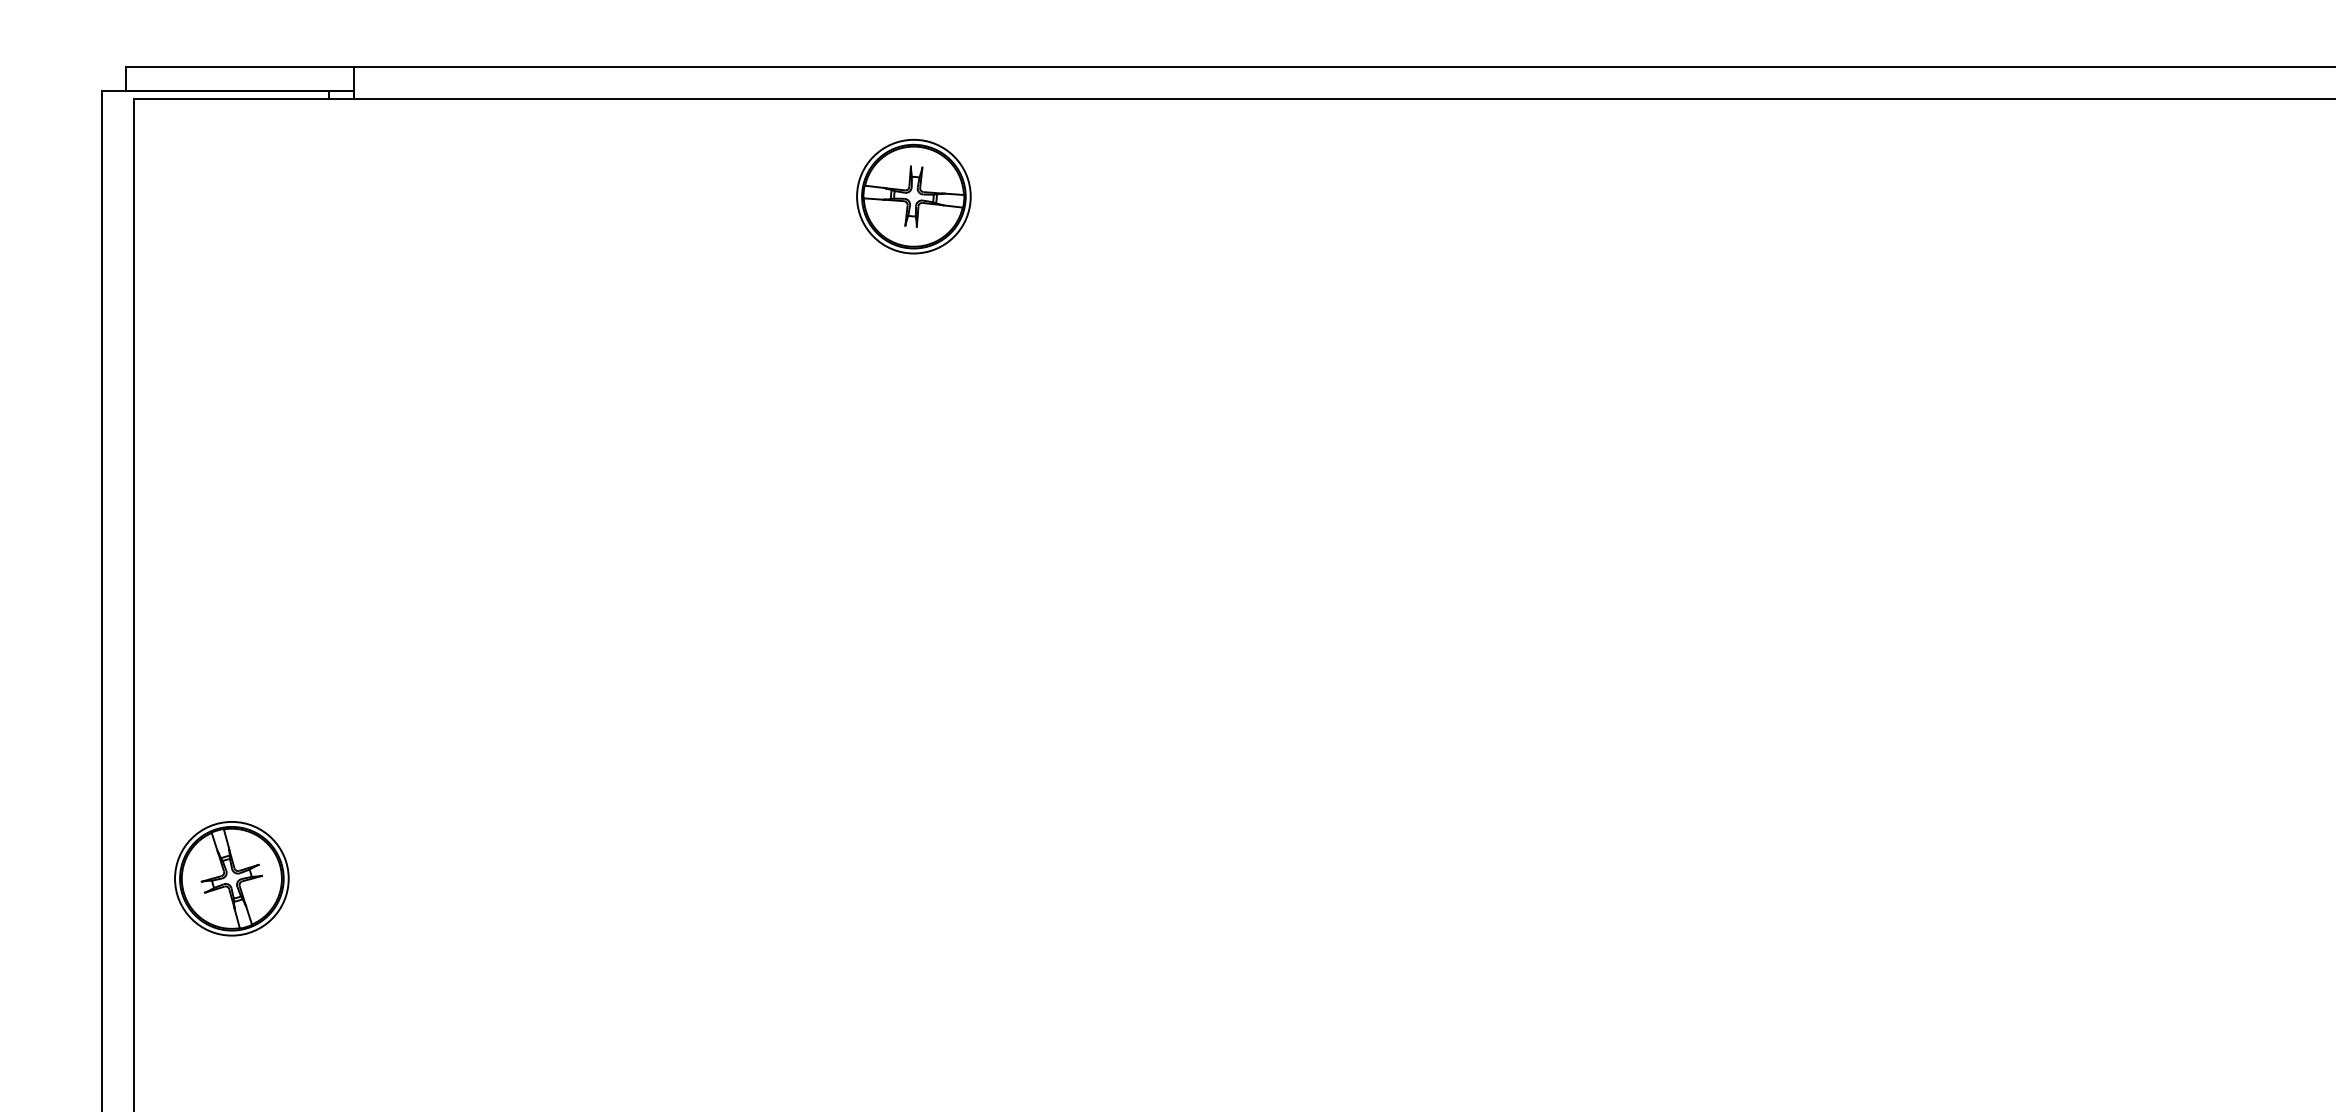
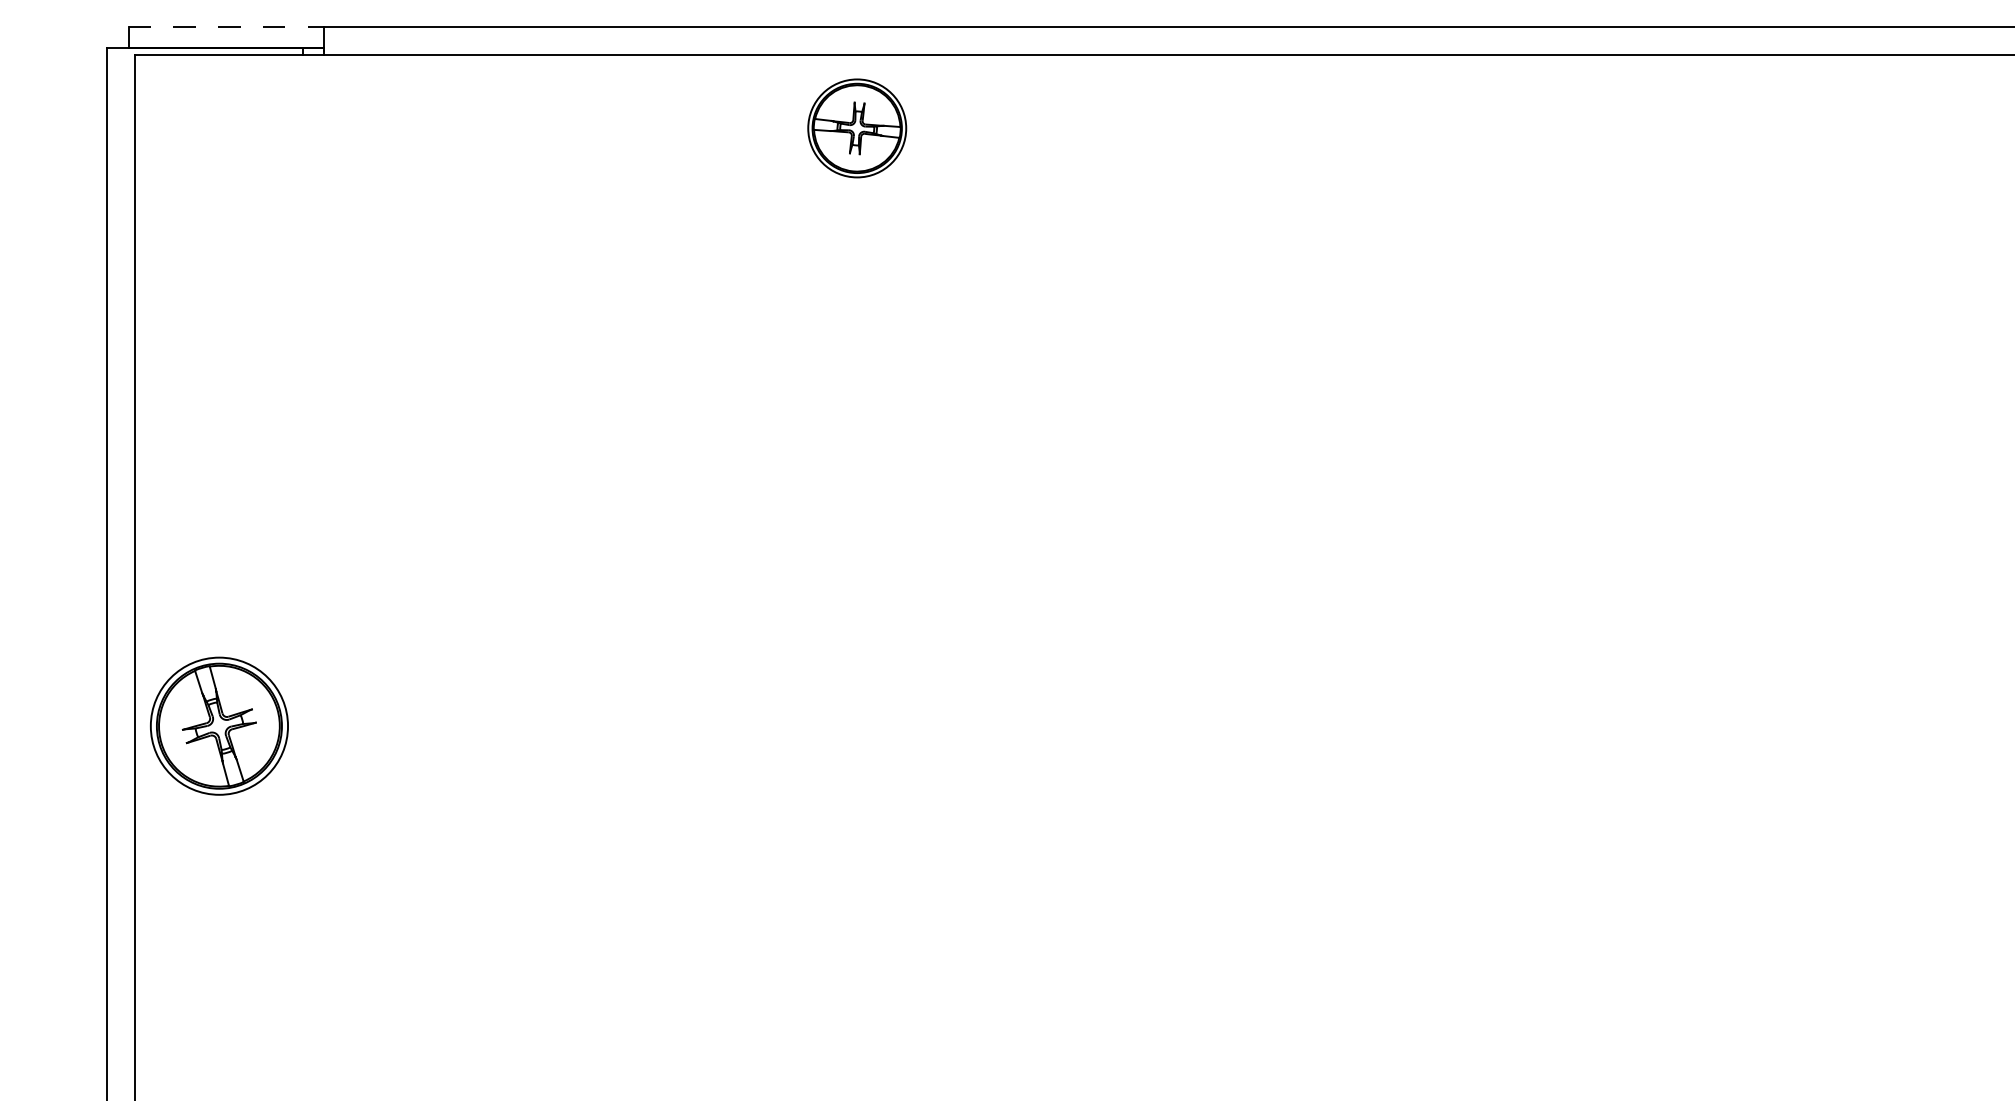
line: (240, 66) -> (226, 26), solid -> dashed
part: (914, 196) -> (857, 128), moved
part: (231, 878) -> (219, 726), size x1.4

